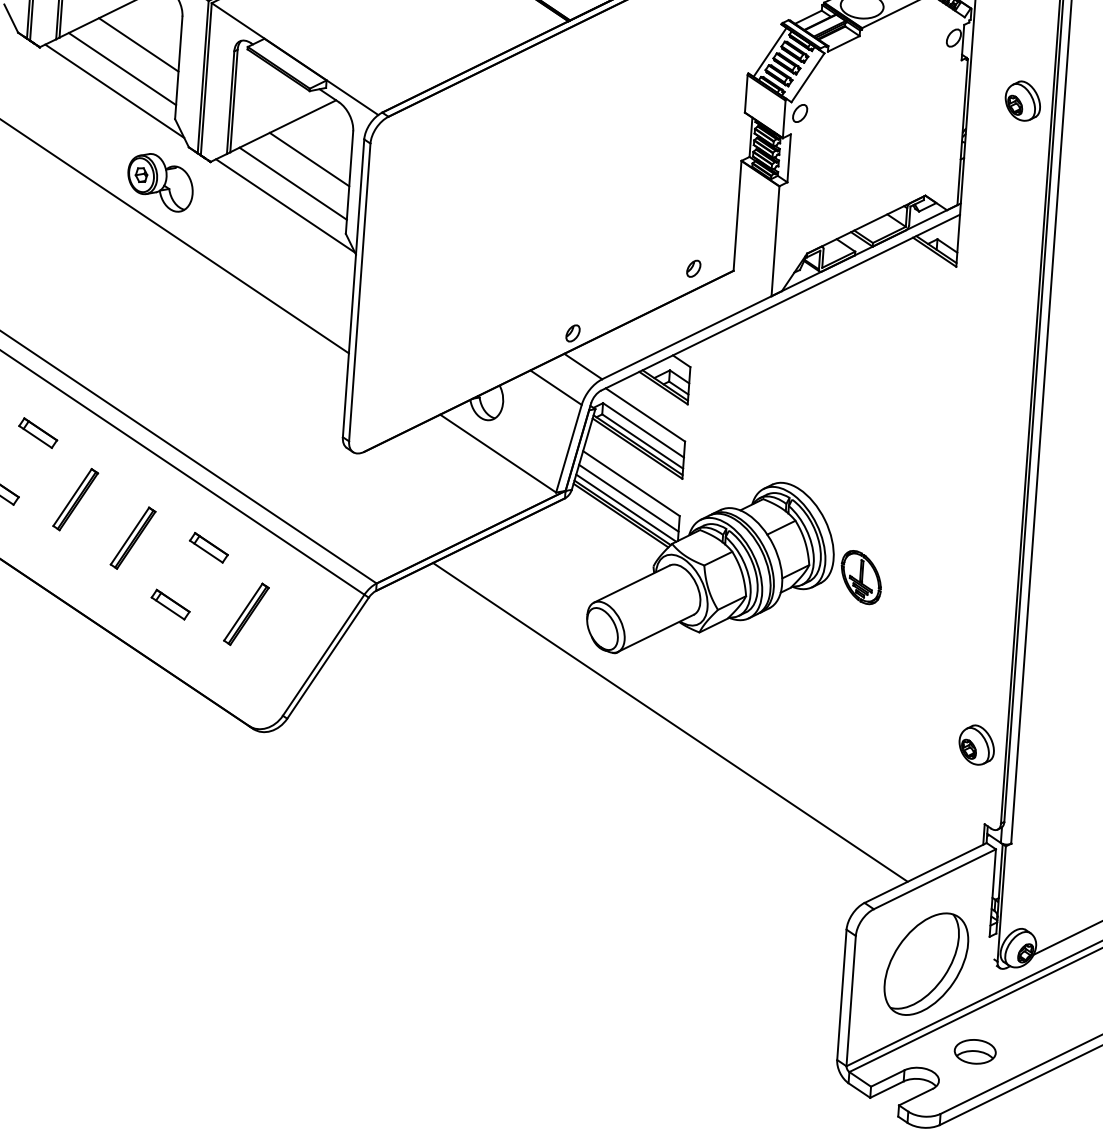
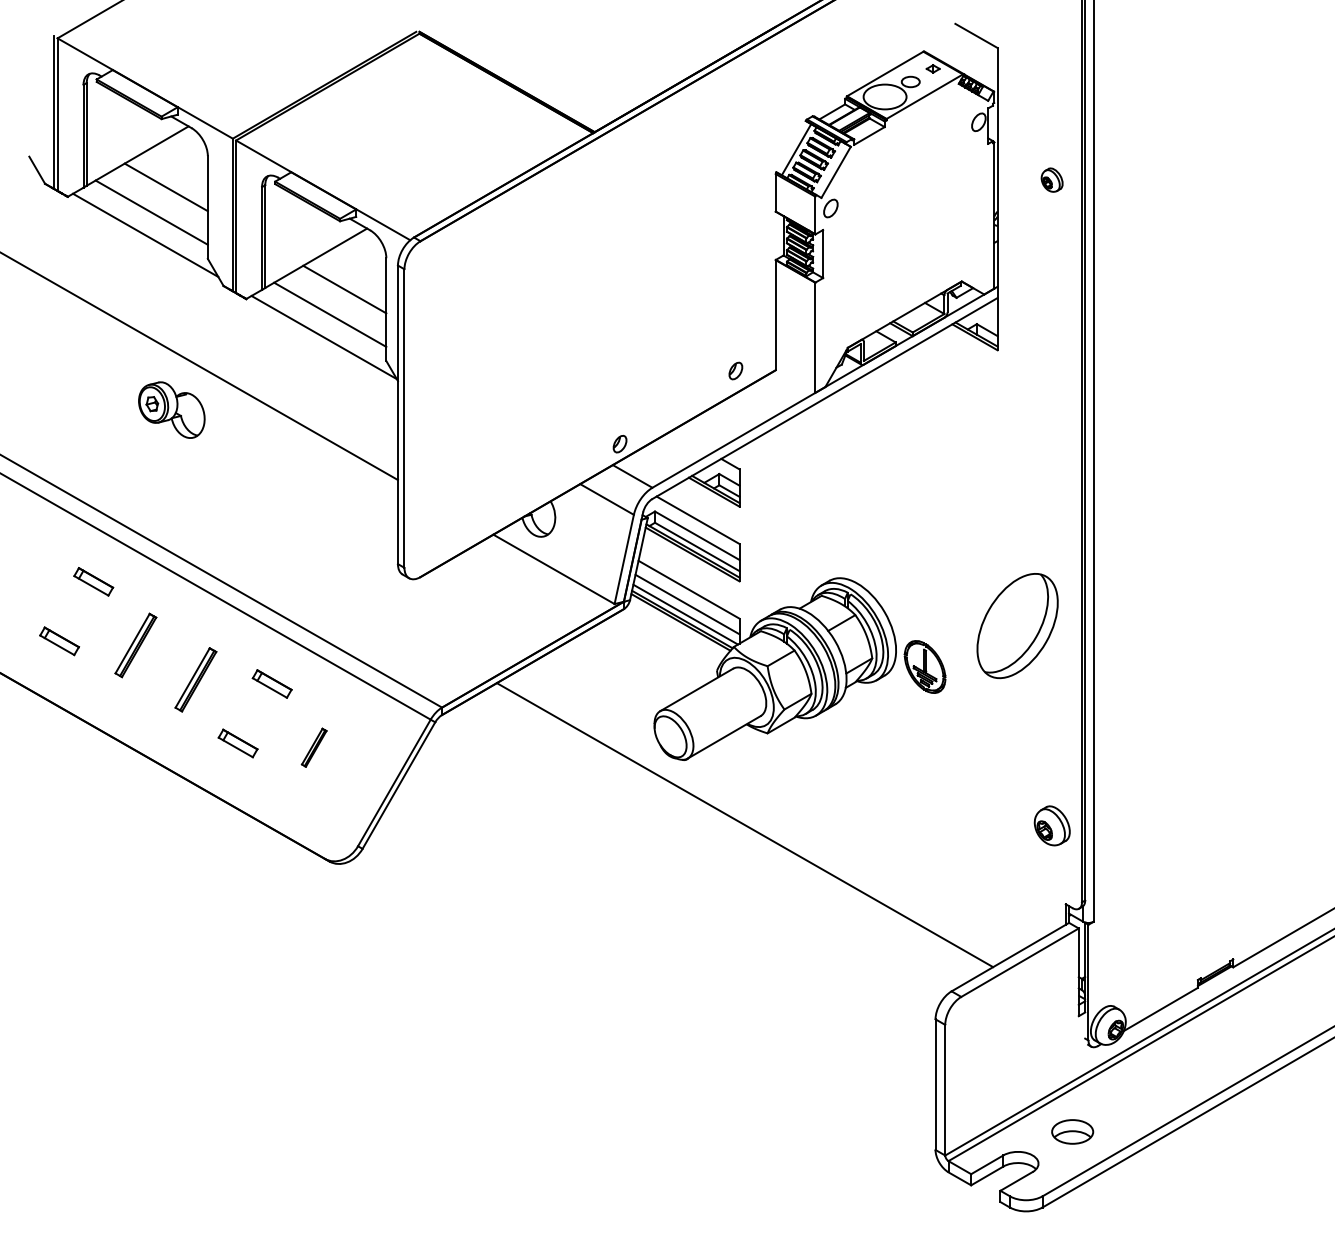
part: (1022, 100) -> (1051, 179), size x0.6
part: (160, 181) -> (171, 409), moved
part: (245, 614) -> (313, 747), size x0.6
part: (926, 964) -> (1017, 626), moved

